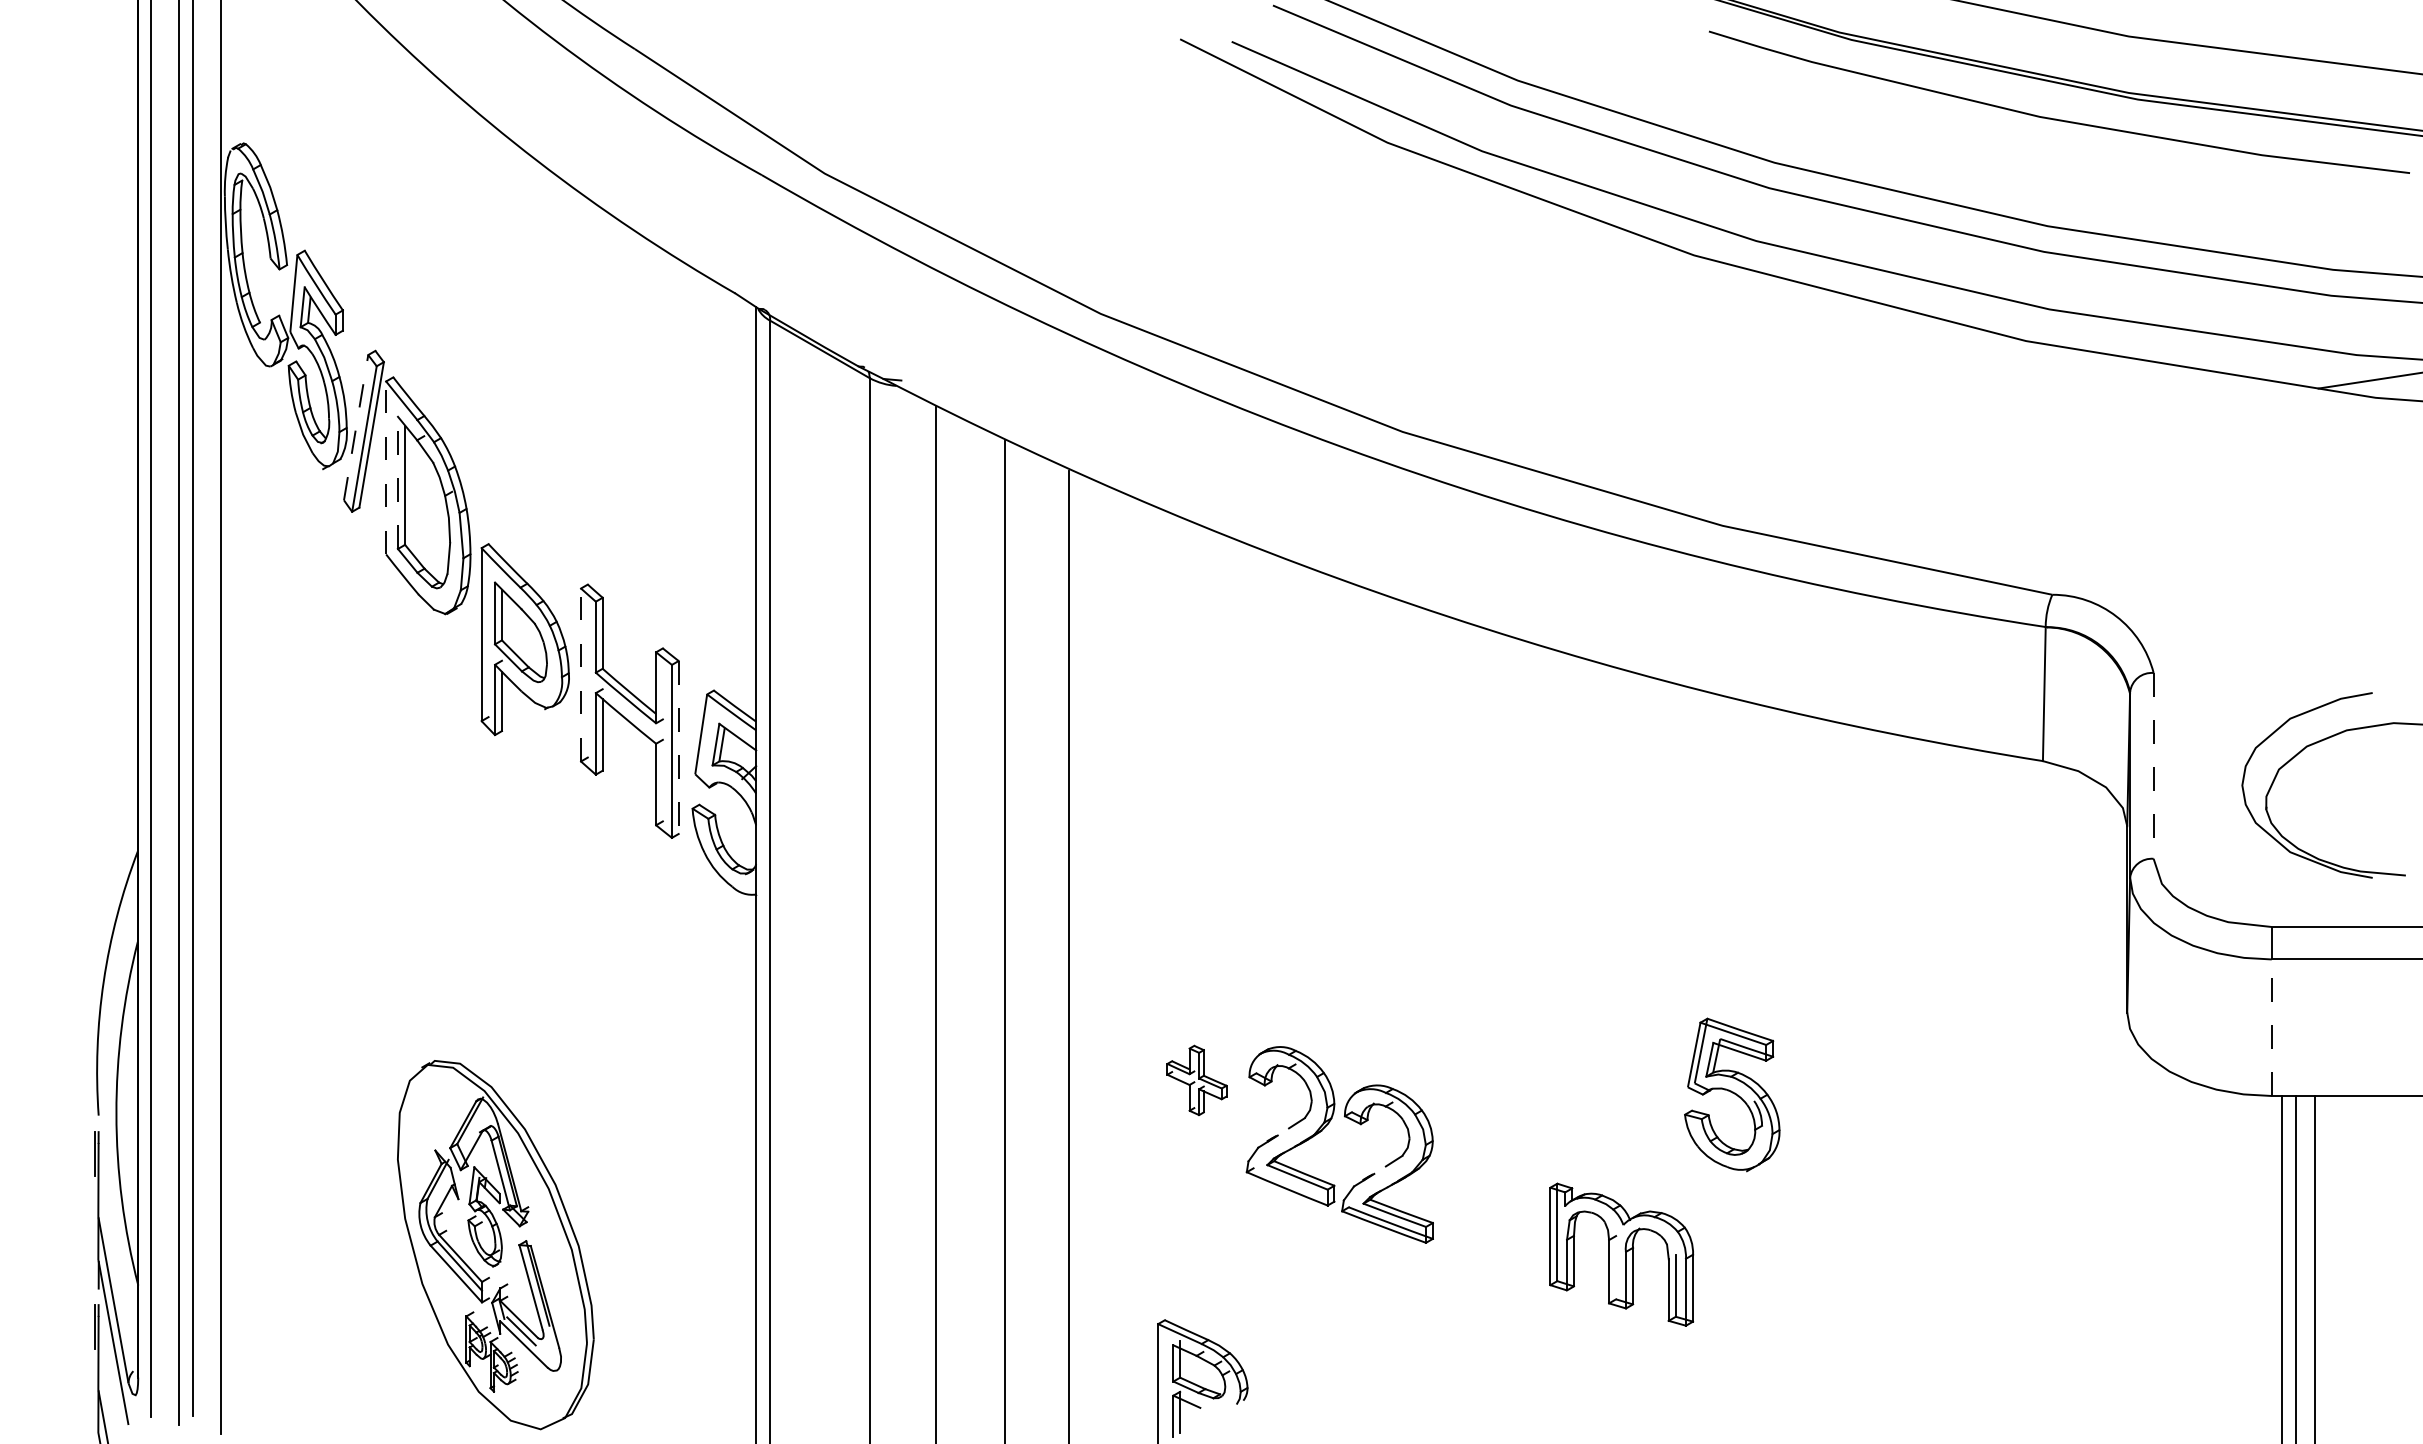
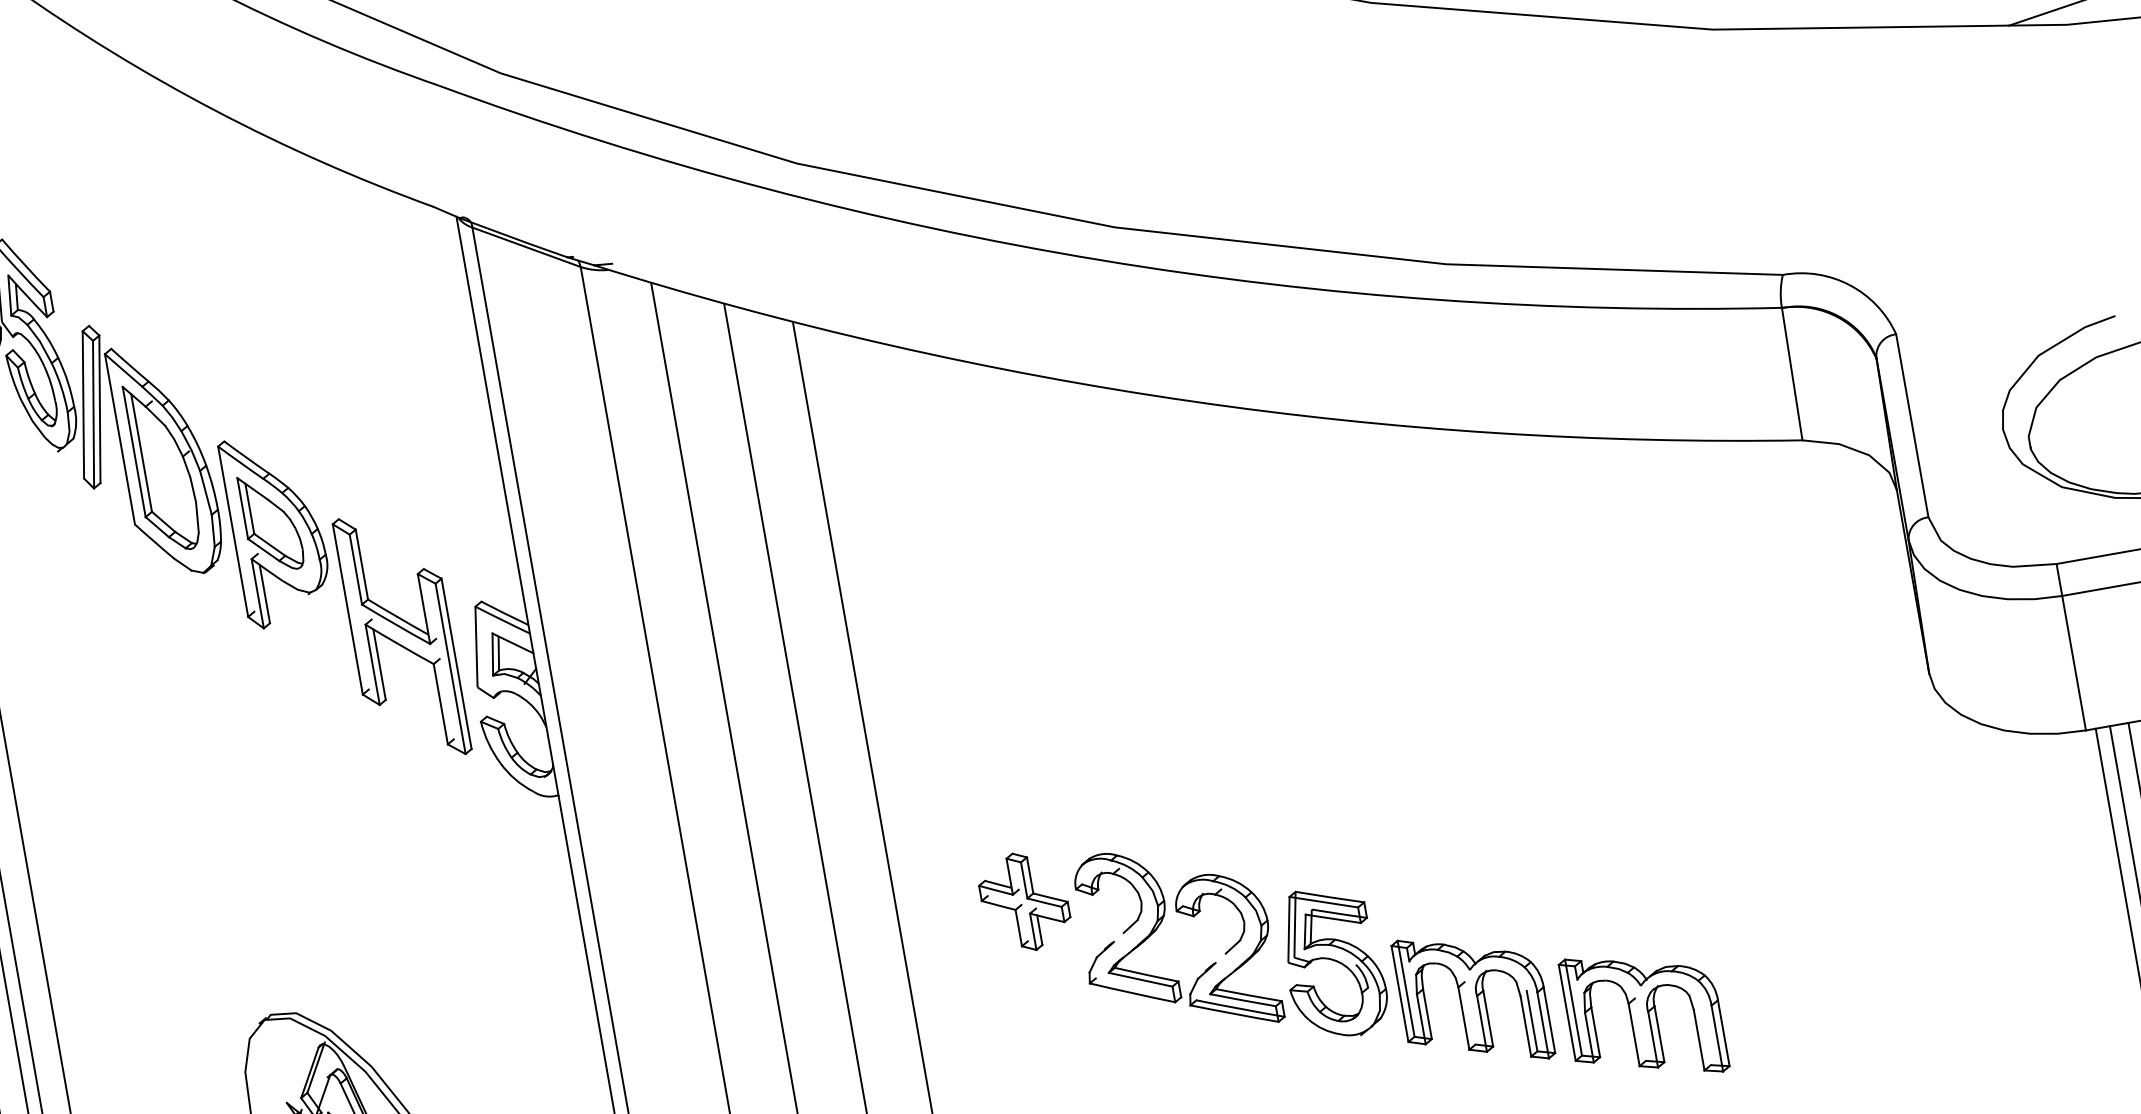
line: (356, 427) -> (83, 404), dashed -> solid
line: (386, 467) -> (120, 438), dashed -> solid
line: (398, 482) -> (134, 451), dashed -> solid
part: (524, 639) -> (276, 529), moved
line: (581, 674) -> (348, 608), dashed -> solid
line: (678, 748) -> (456, 664), dashed -> solid
line: (2153, 765) -> (1912, 425), dashed -> solid
line: (2271, 1027) -> (2073, 663), dashed -> solid
part: (1196, 1080) -> (1024, 901), size x1.43
part: (1732, 1094) -> (1333, 962), moved
part: (1786, 1299) -> (1643, 1015), added

